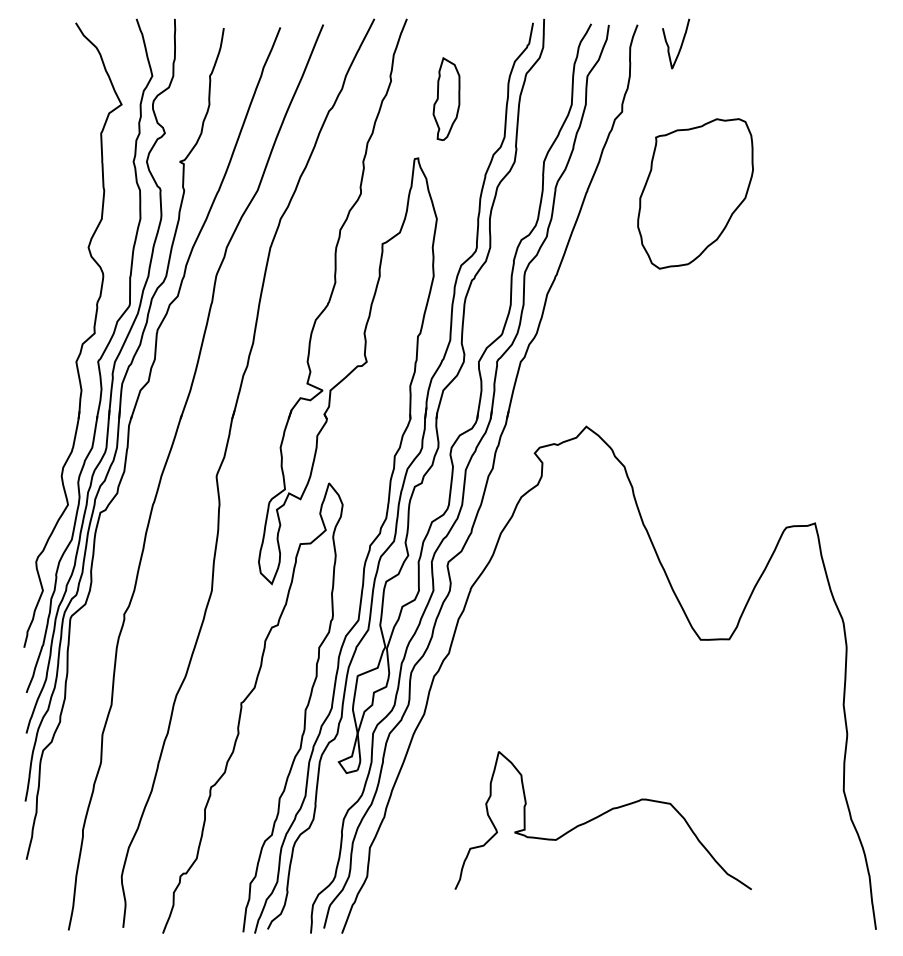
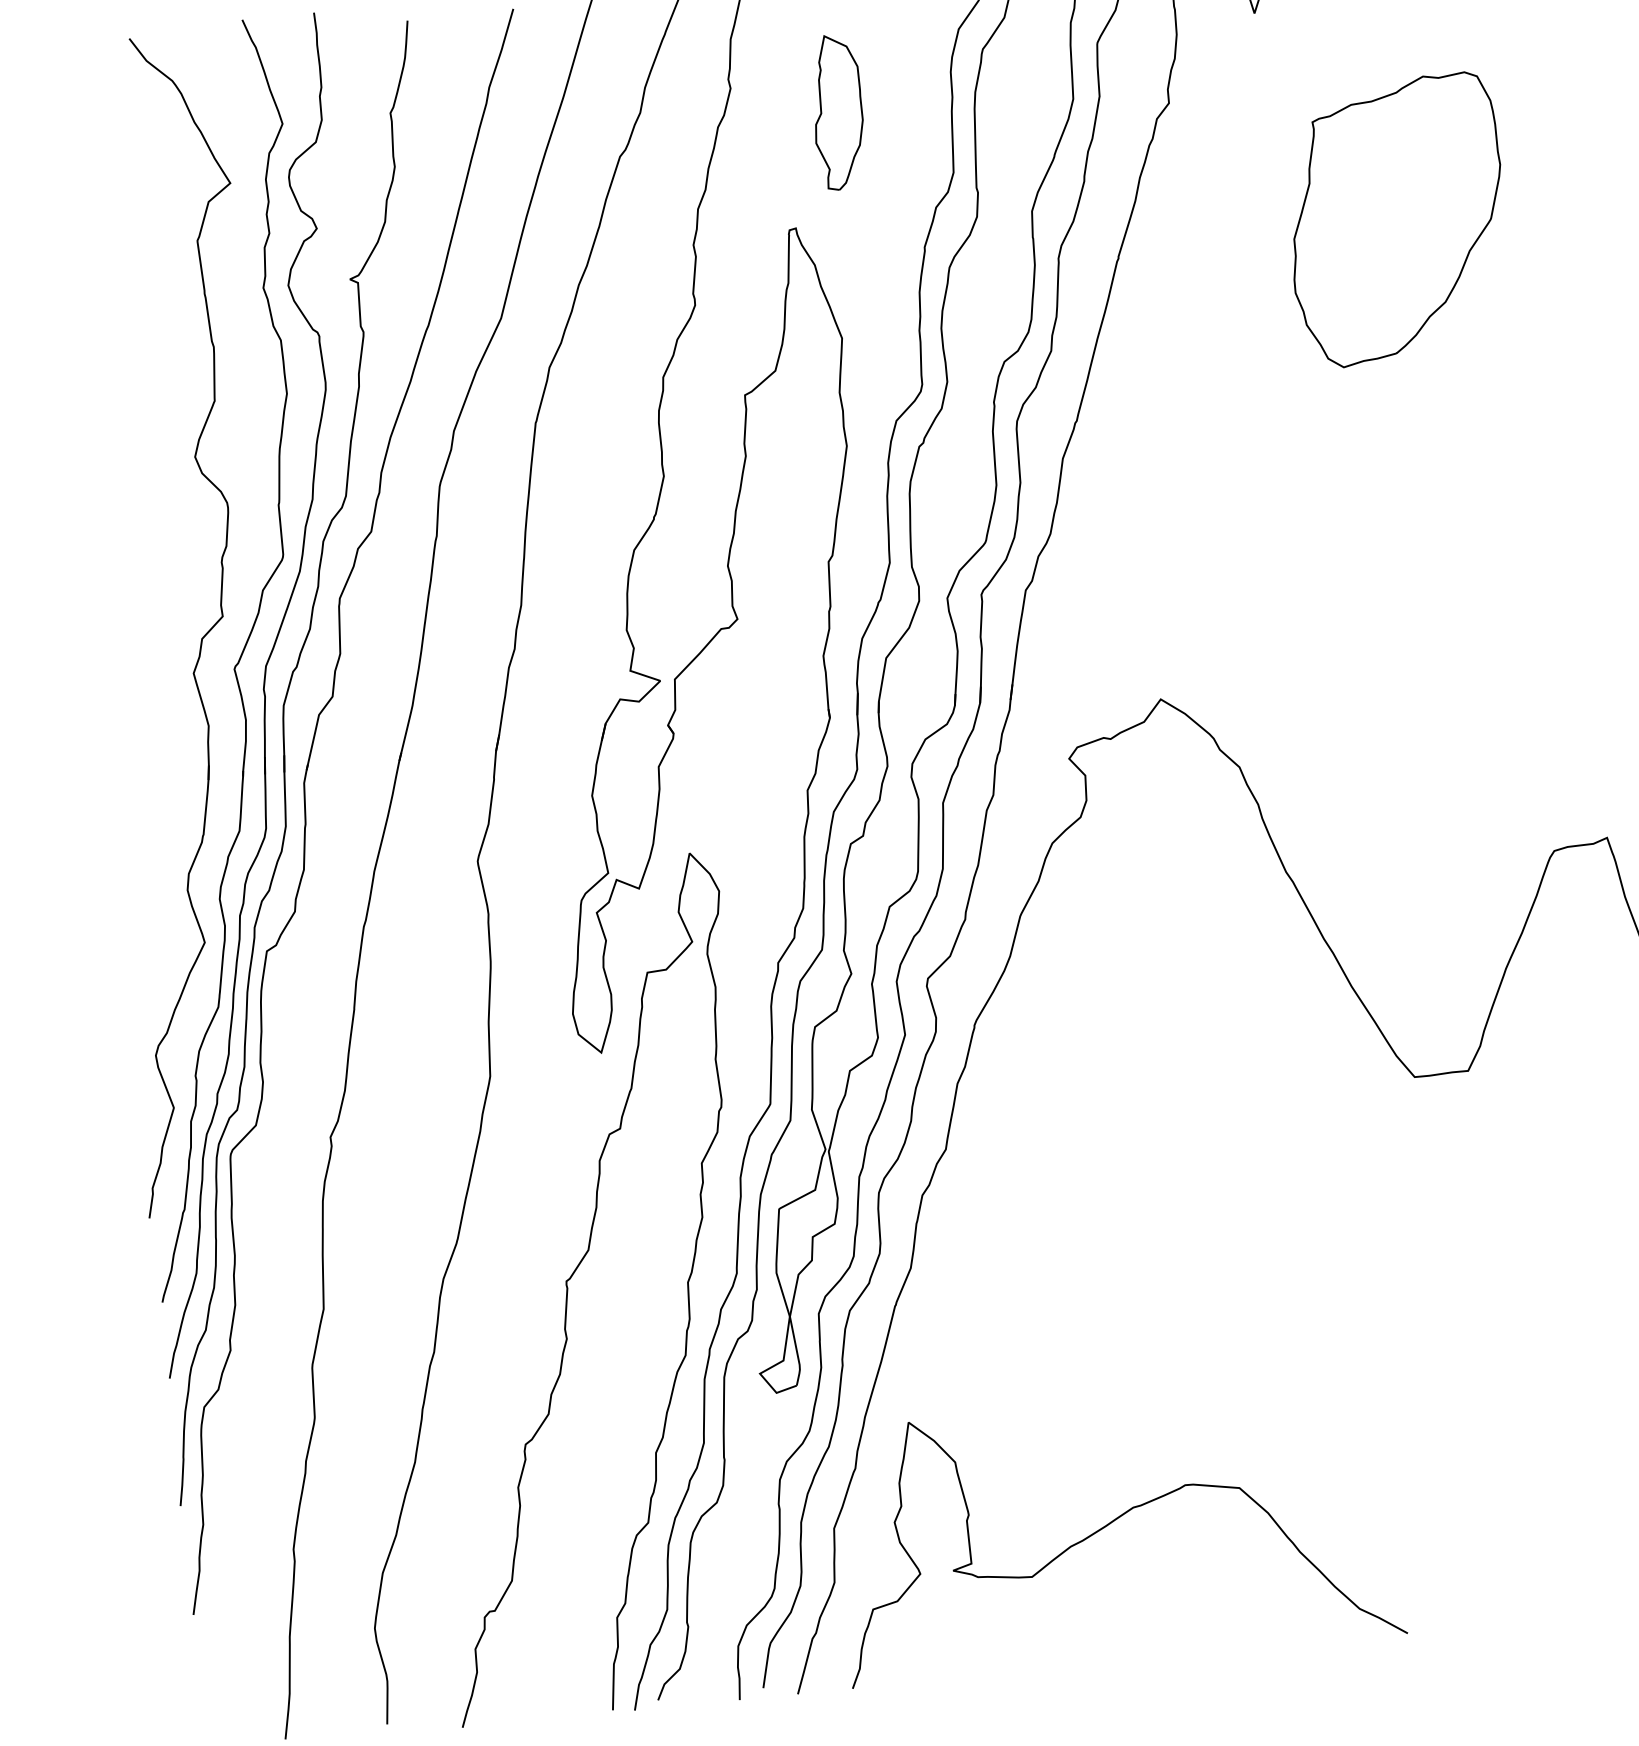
part: (695, 193) -> (1396, 219), moved
curve: (600, 816) -> (1111, 1524), moved

